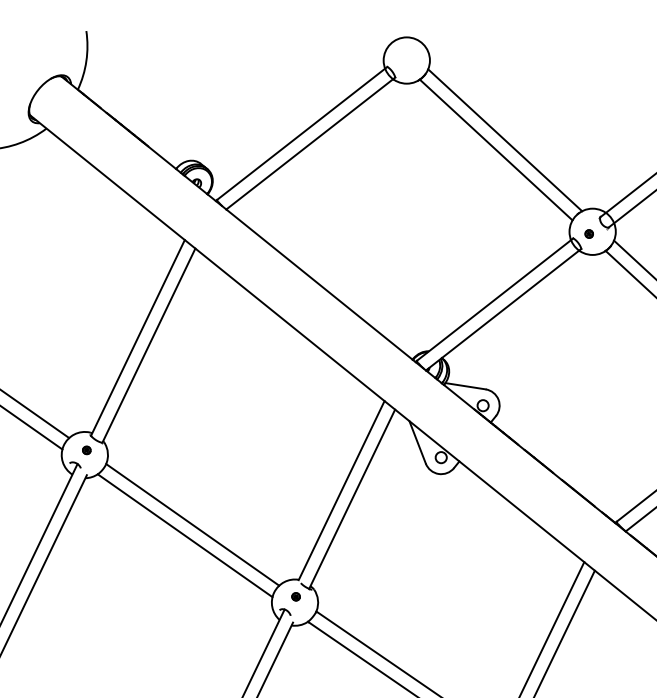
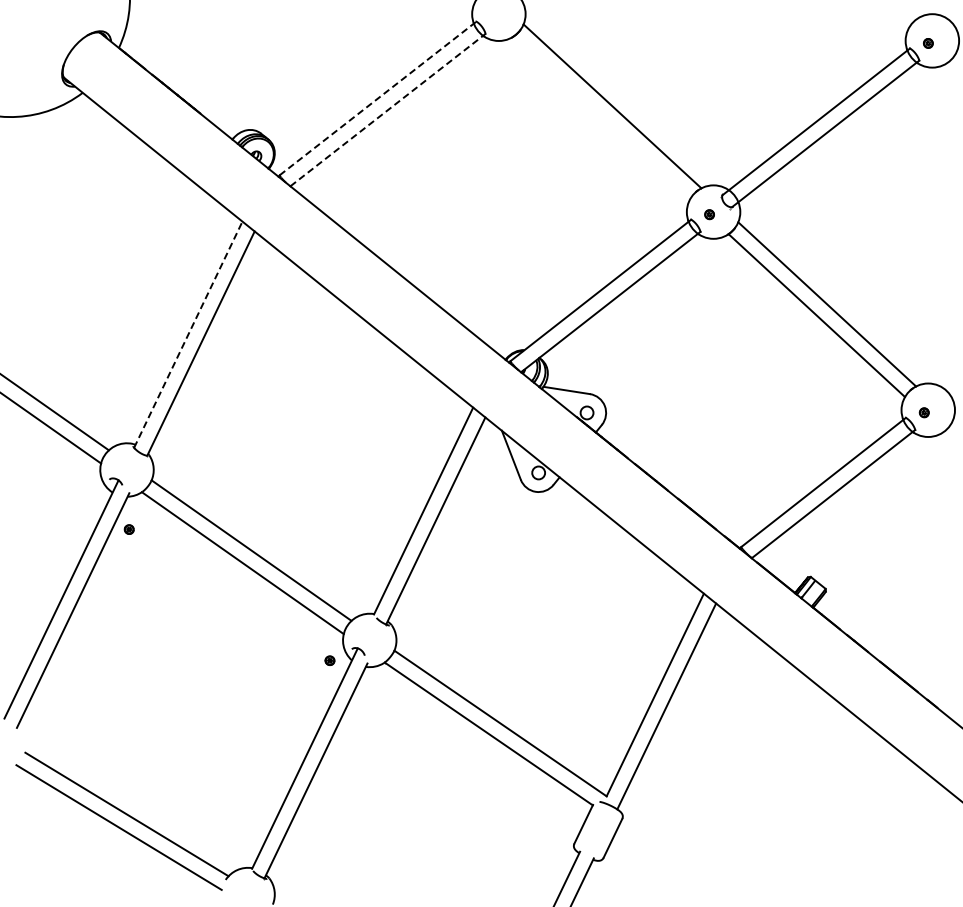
line: (302, 133) -> (378, 98), solid -> dashed
line: (311, 143) -> (388, 110), solid -> dashed
line: (495, 149) -> (601, 117), removed
line: (138, 337) -> (188, 334), solid -> dashed
part: (86, 450) -> (128, 529), moved
part: (295, 596) -> (329, 660), moved

